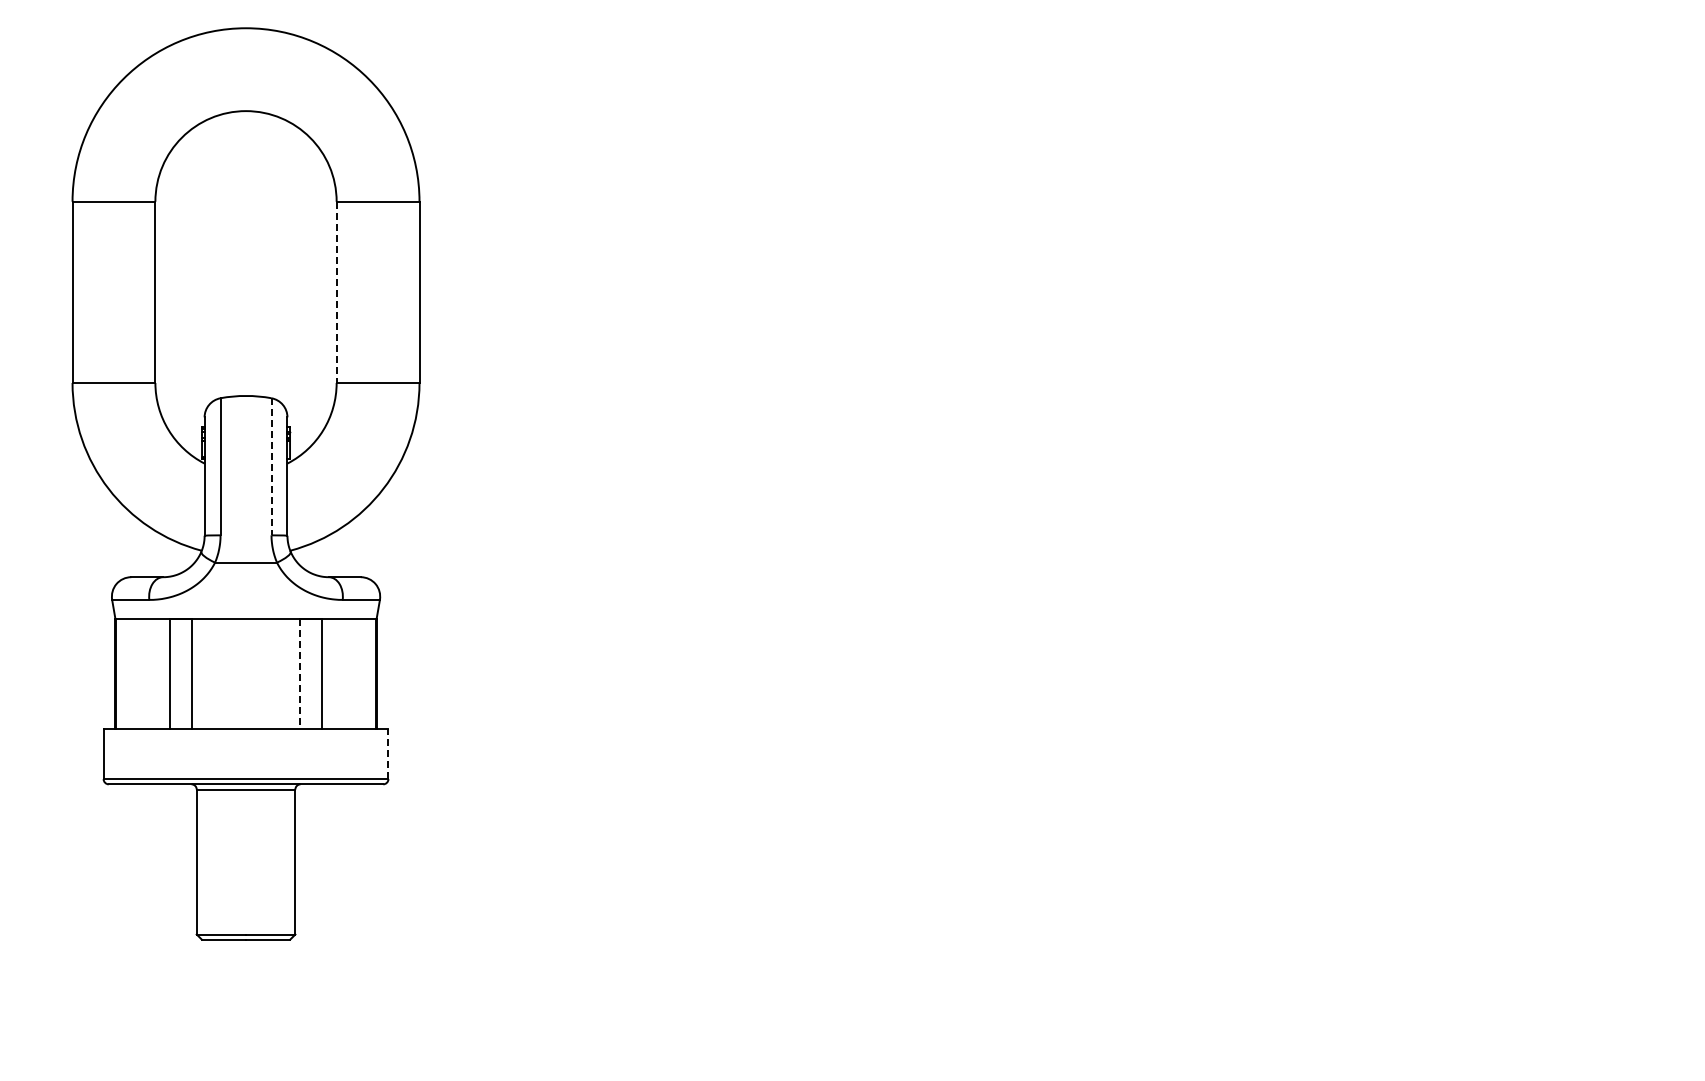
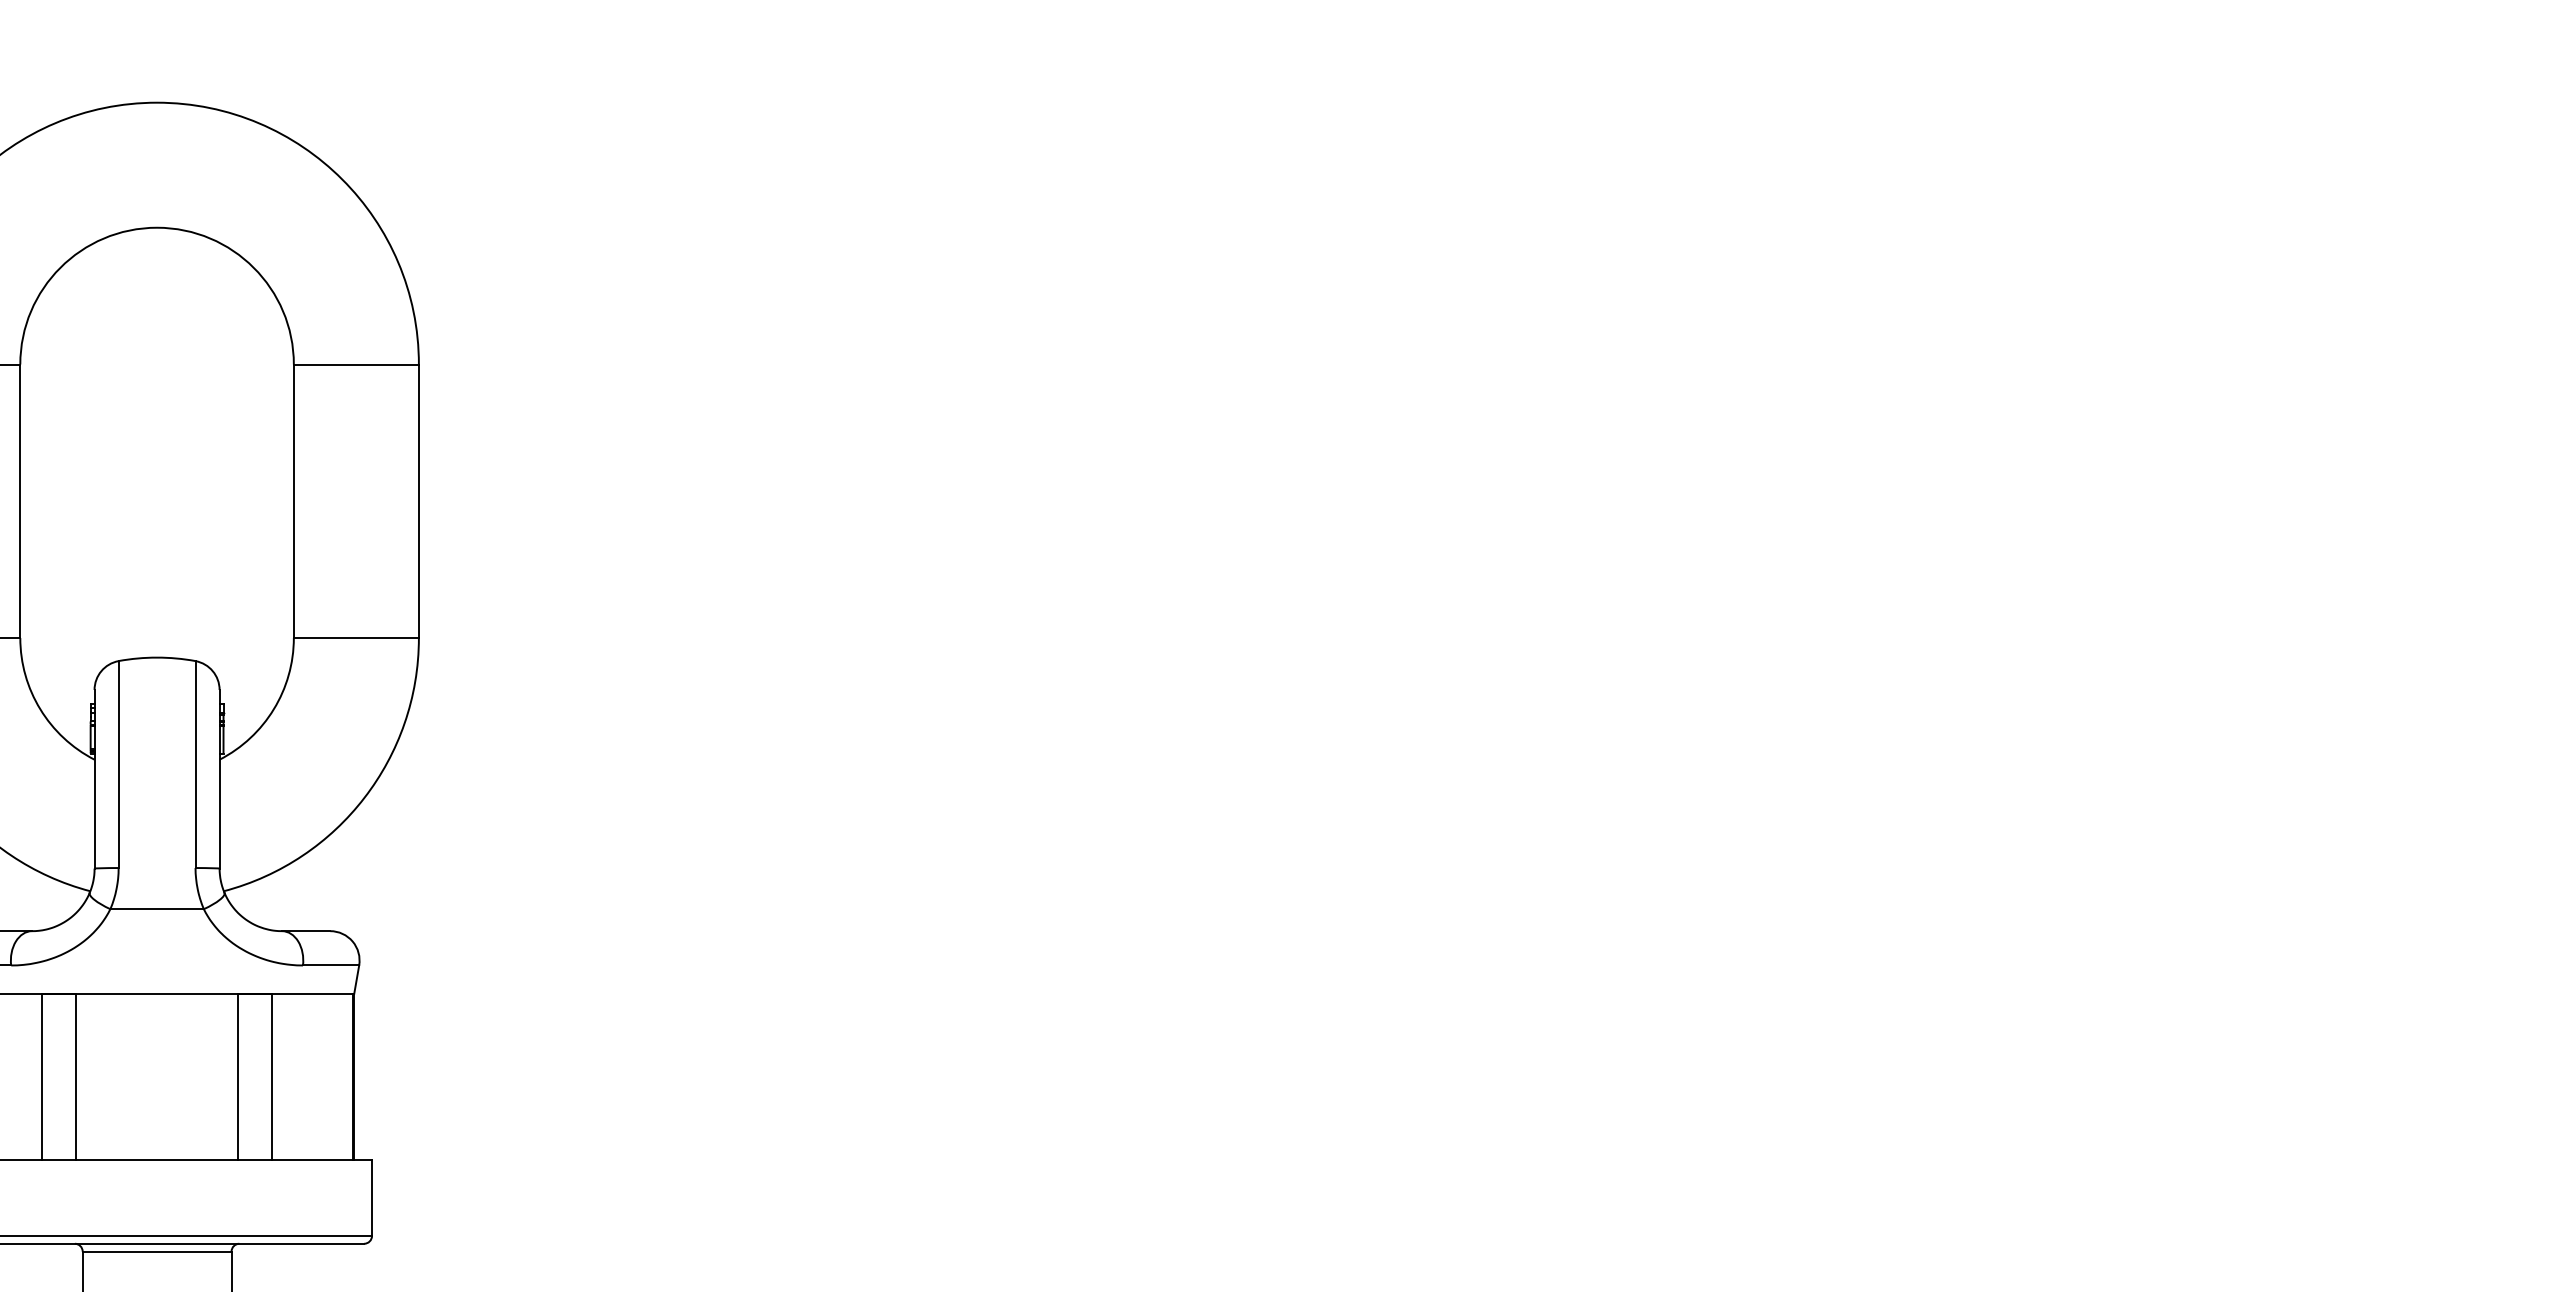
line: (336, 292) -> (293, 501), dashed -> solid
line: (271, 466) -> (195, 764), dashed -> solid
line: (299, 674) -> (237, 1078), dashed -> solid
line: (388, 753) -> (372, 1197), dashed -> solid

